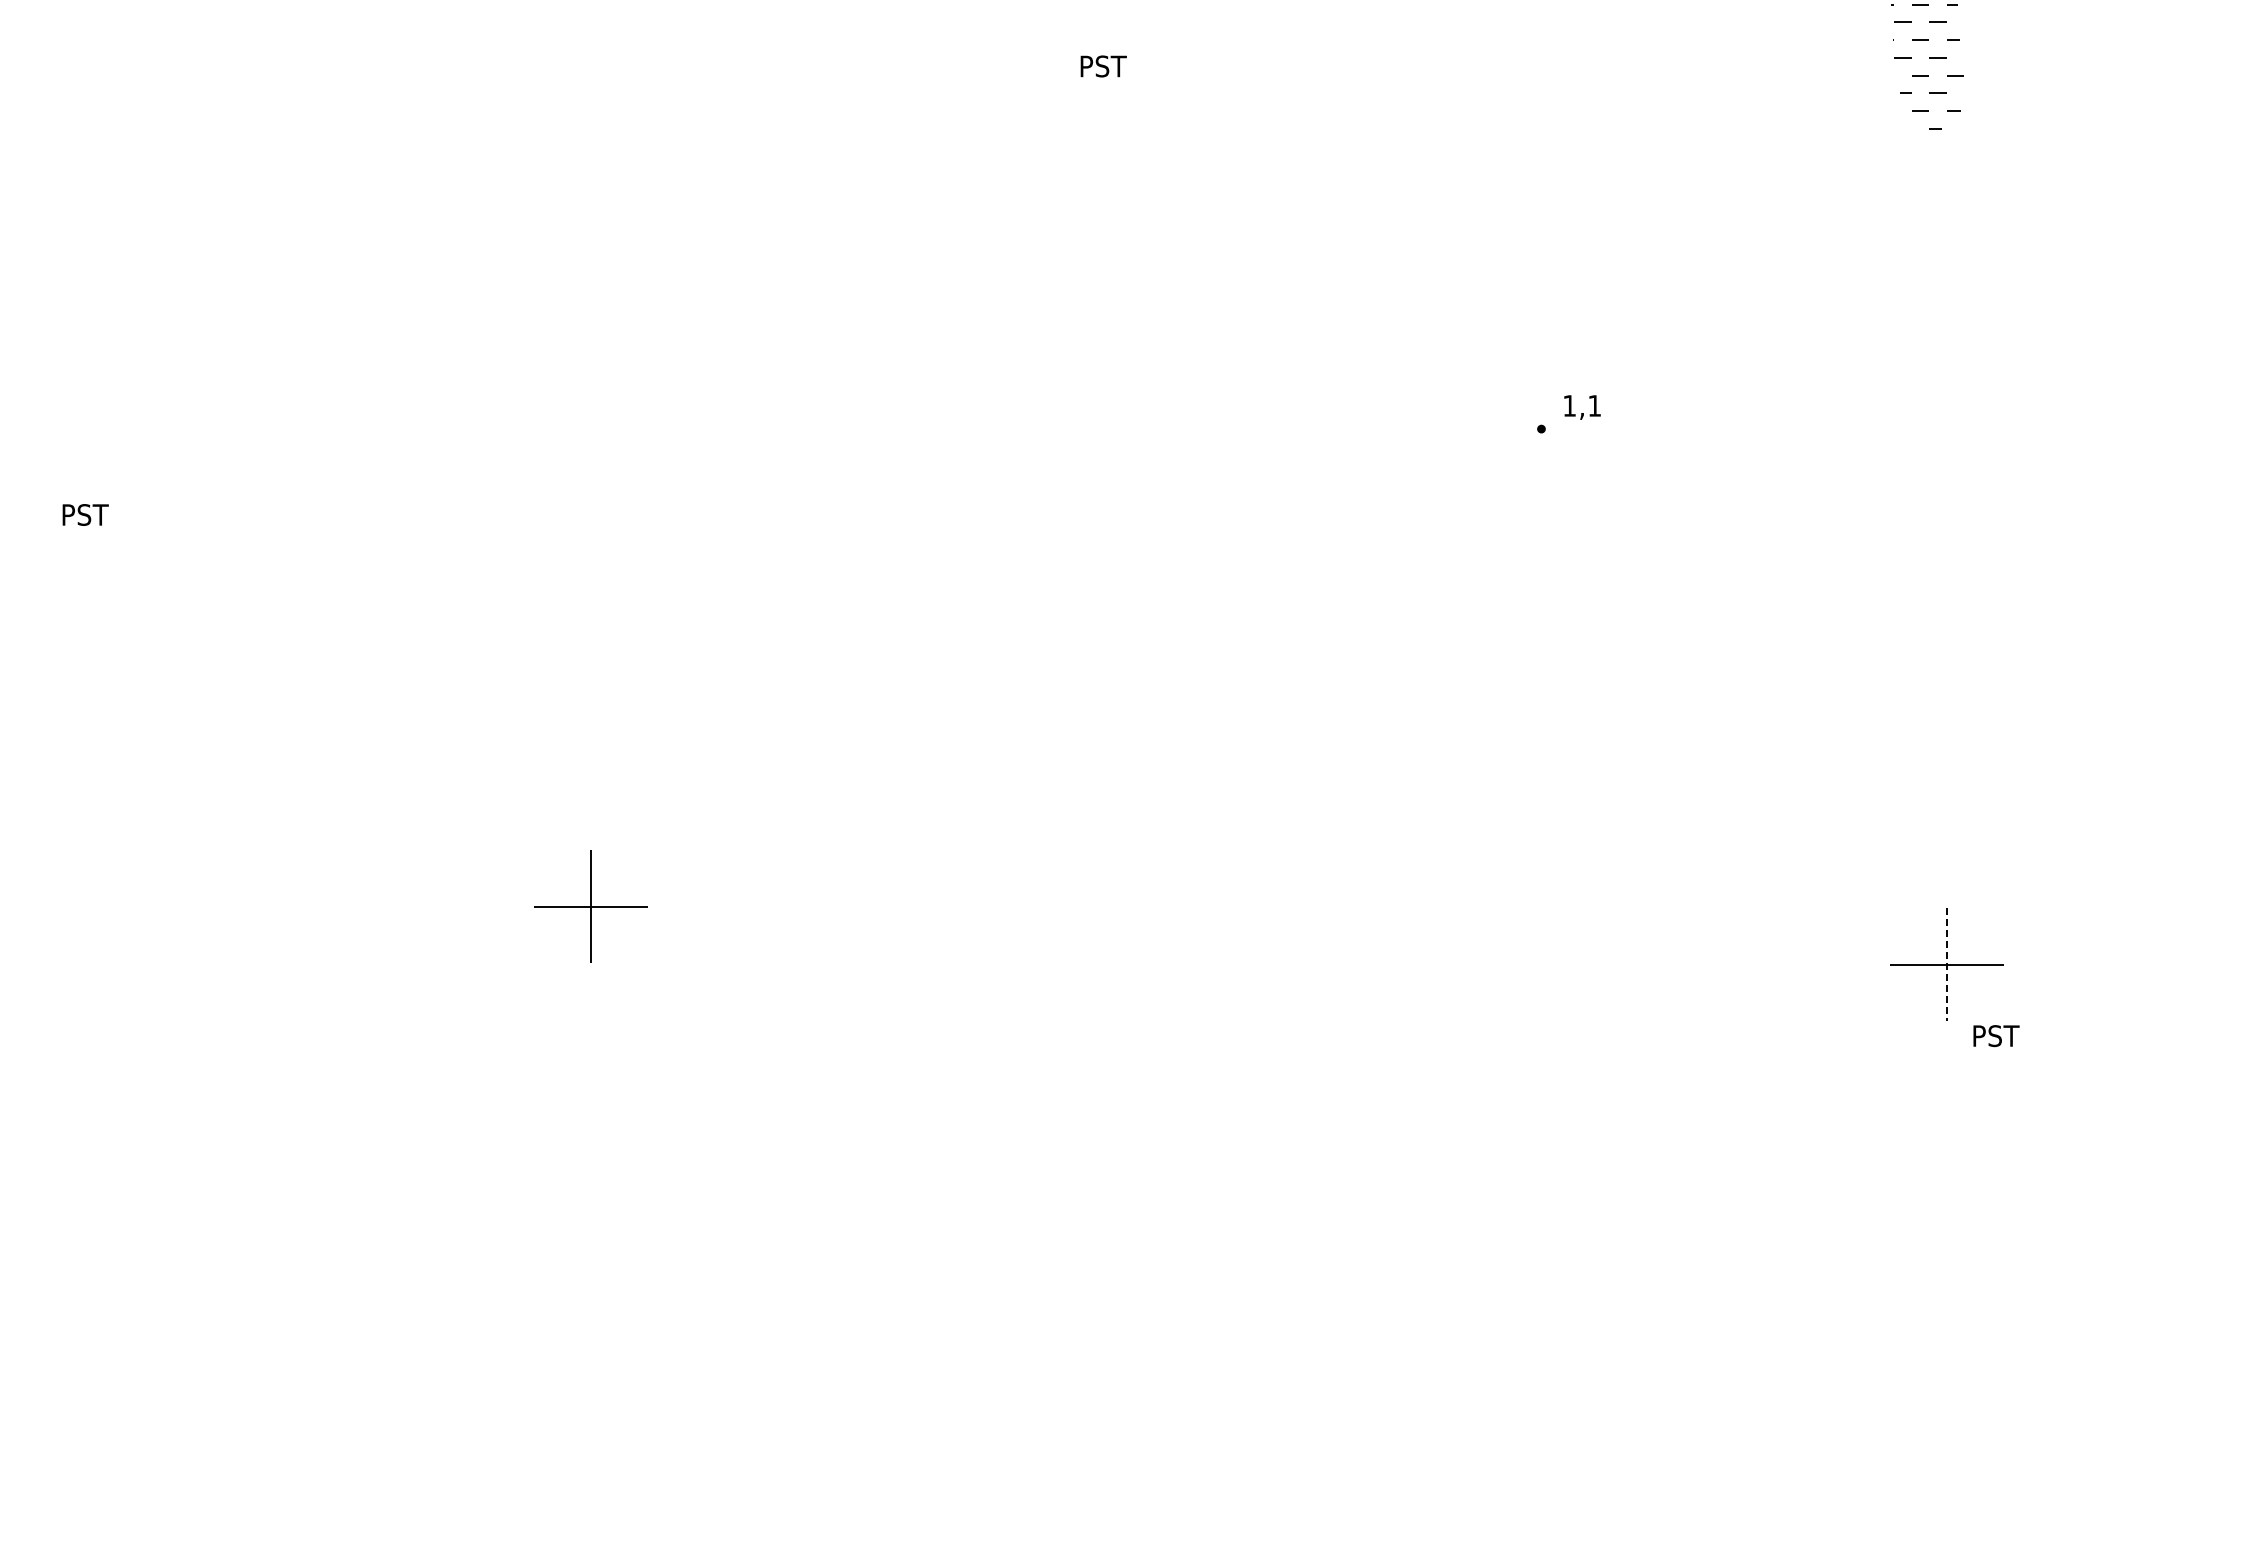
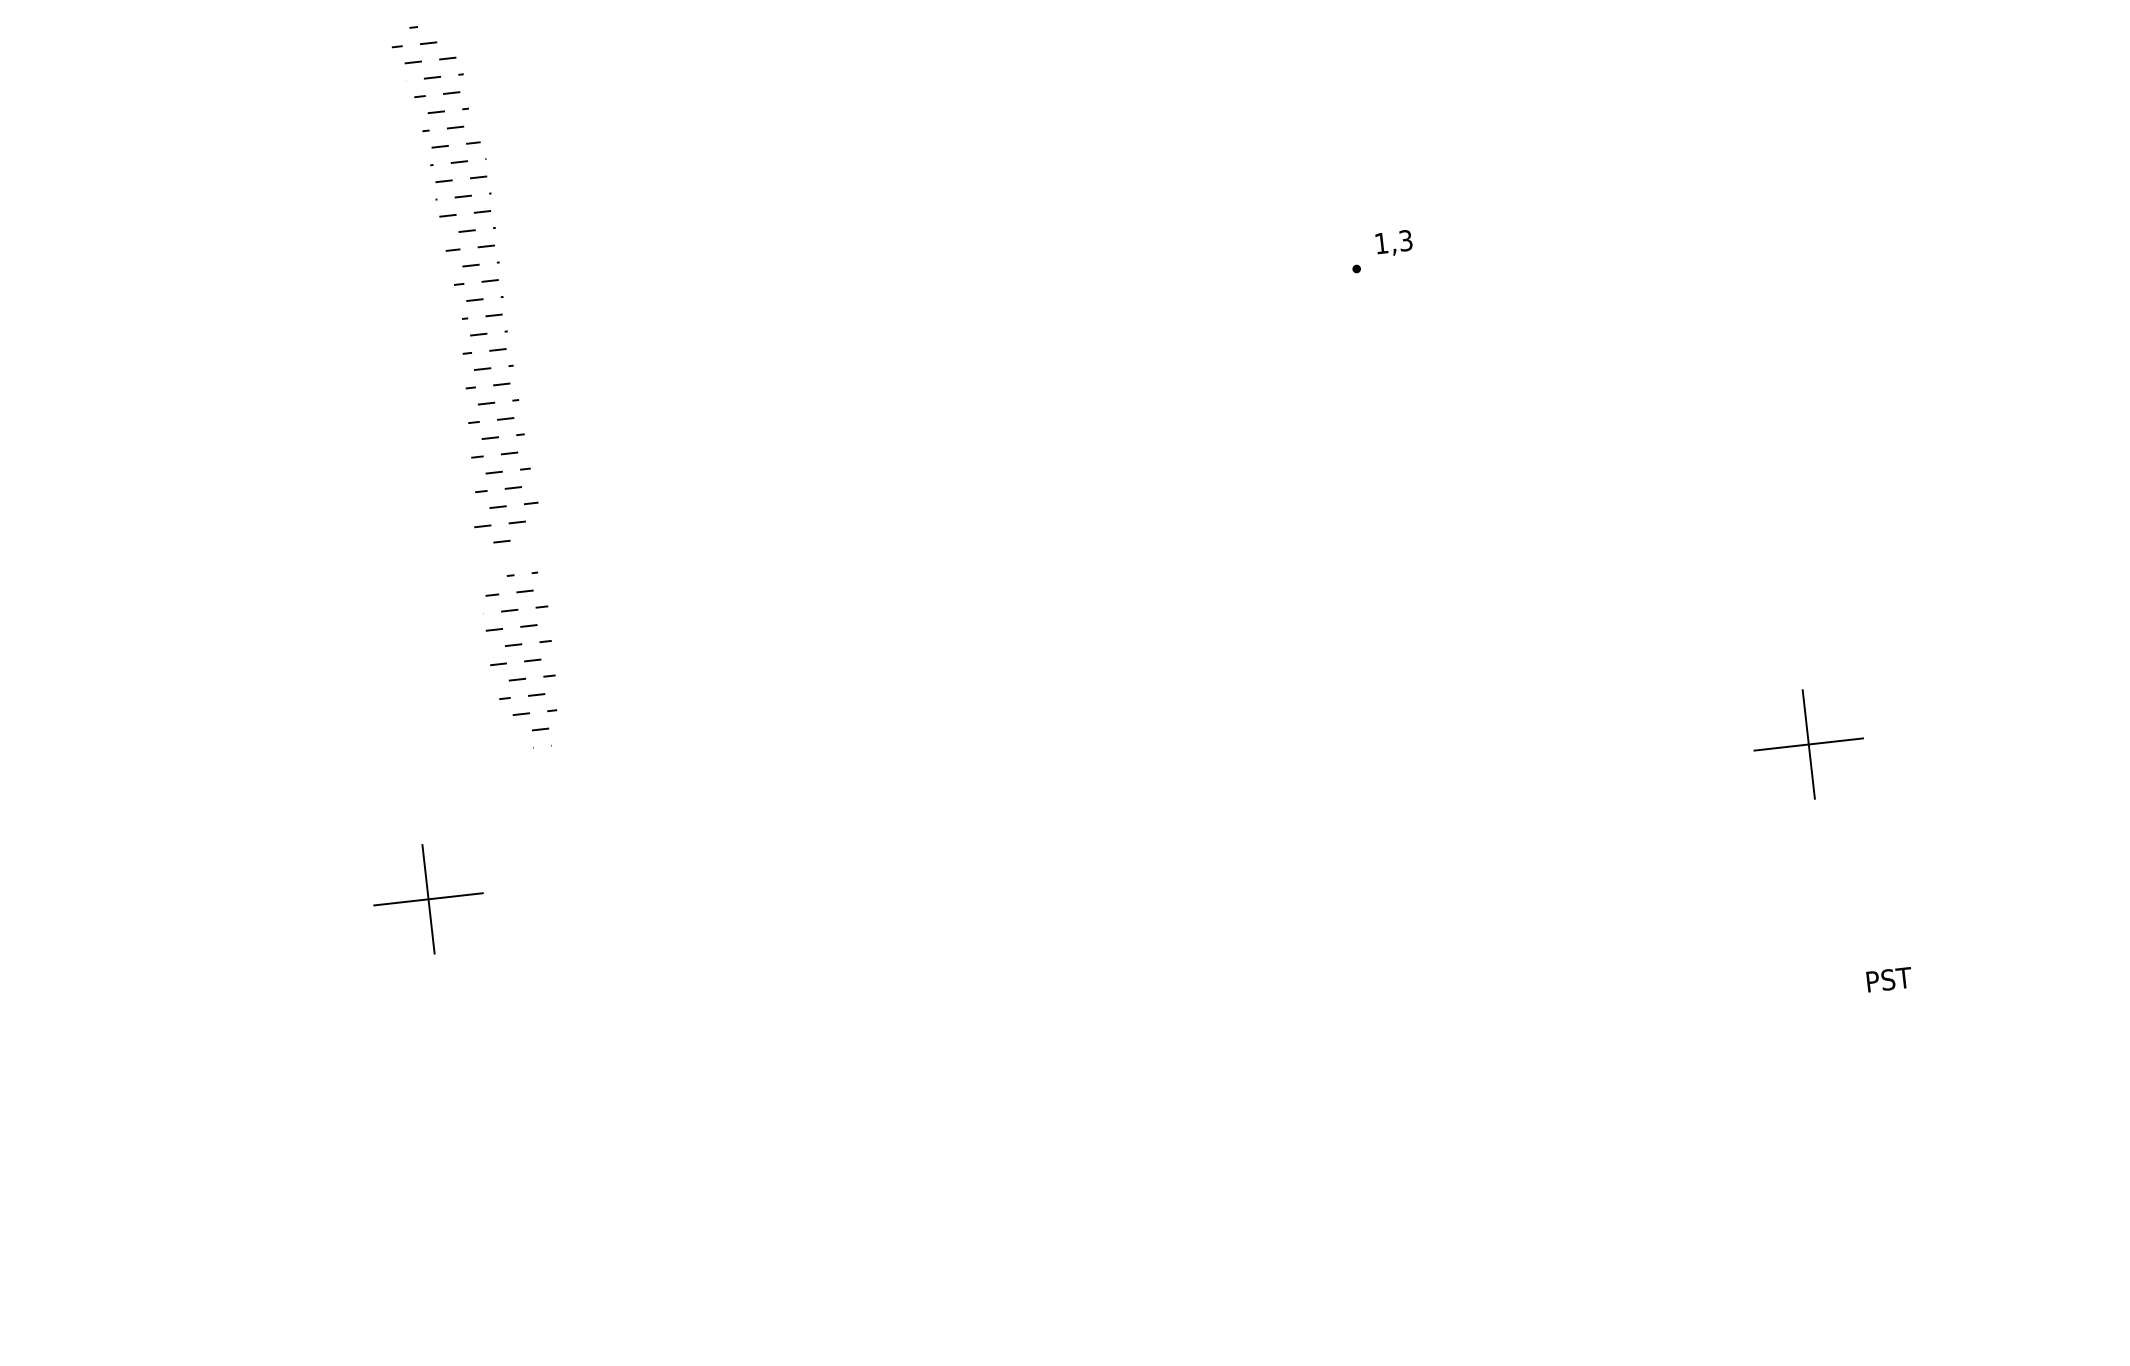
part: (633, 342) -> (465, 283), added
text: (1594, 405) -> (1405, 240), 1,1 -> 1,3
hatch: (646, 733) -> (521, 661), added
part: (590, 906) -> (427, 899), moved
line: (1947, 964) -> (1809, 744), dashed -> solid
text: (1996, 1036) -> (1889, 980), moved

